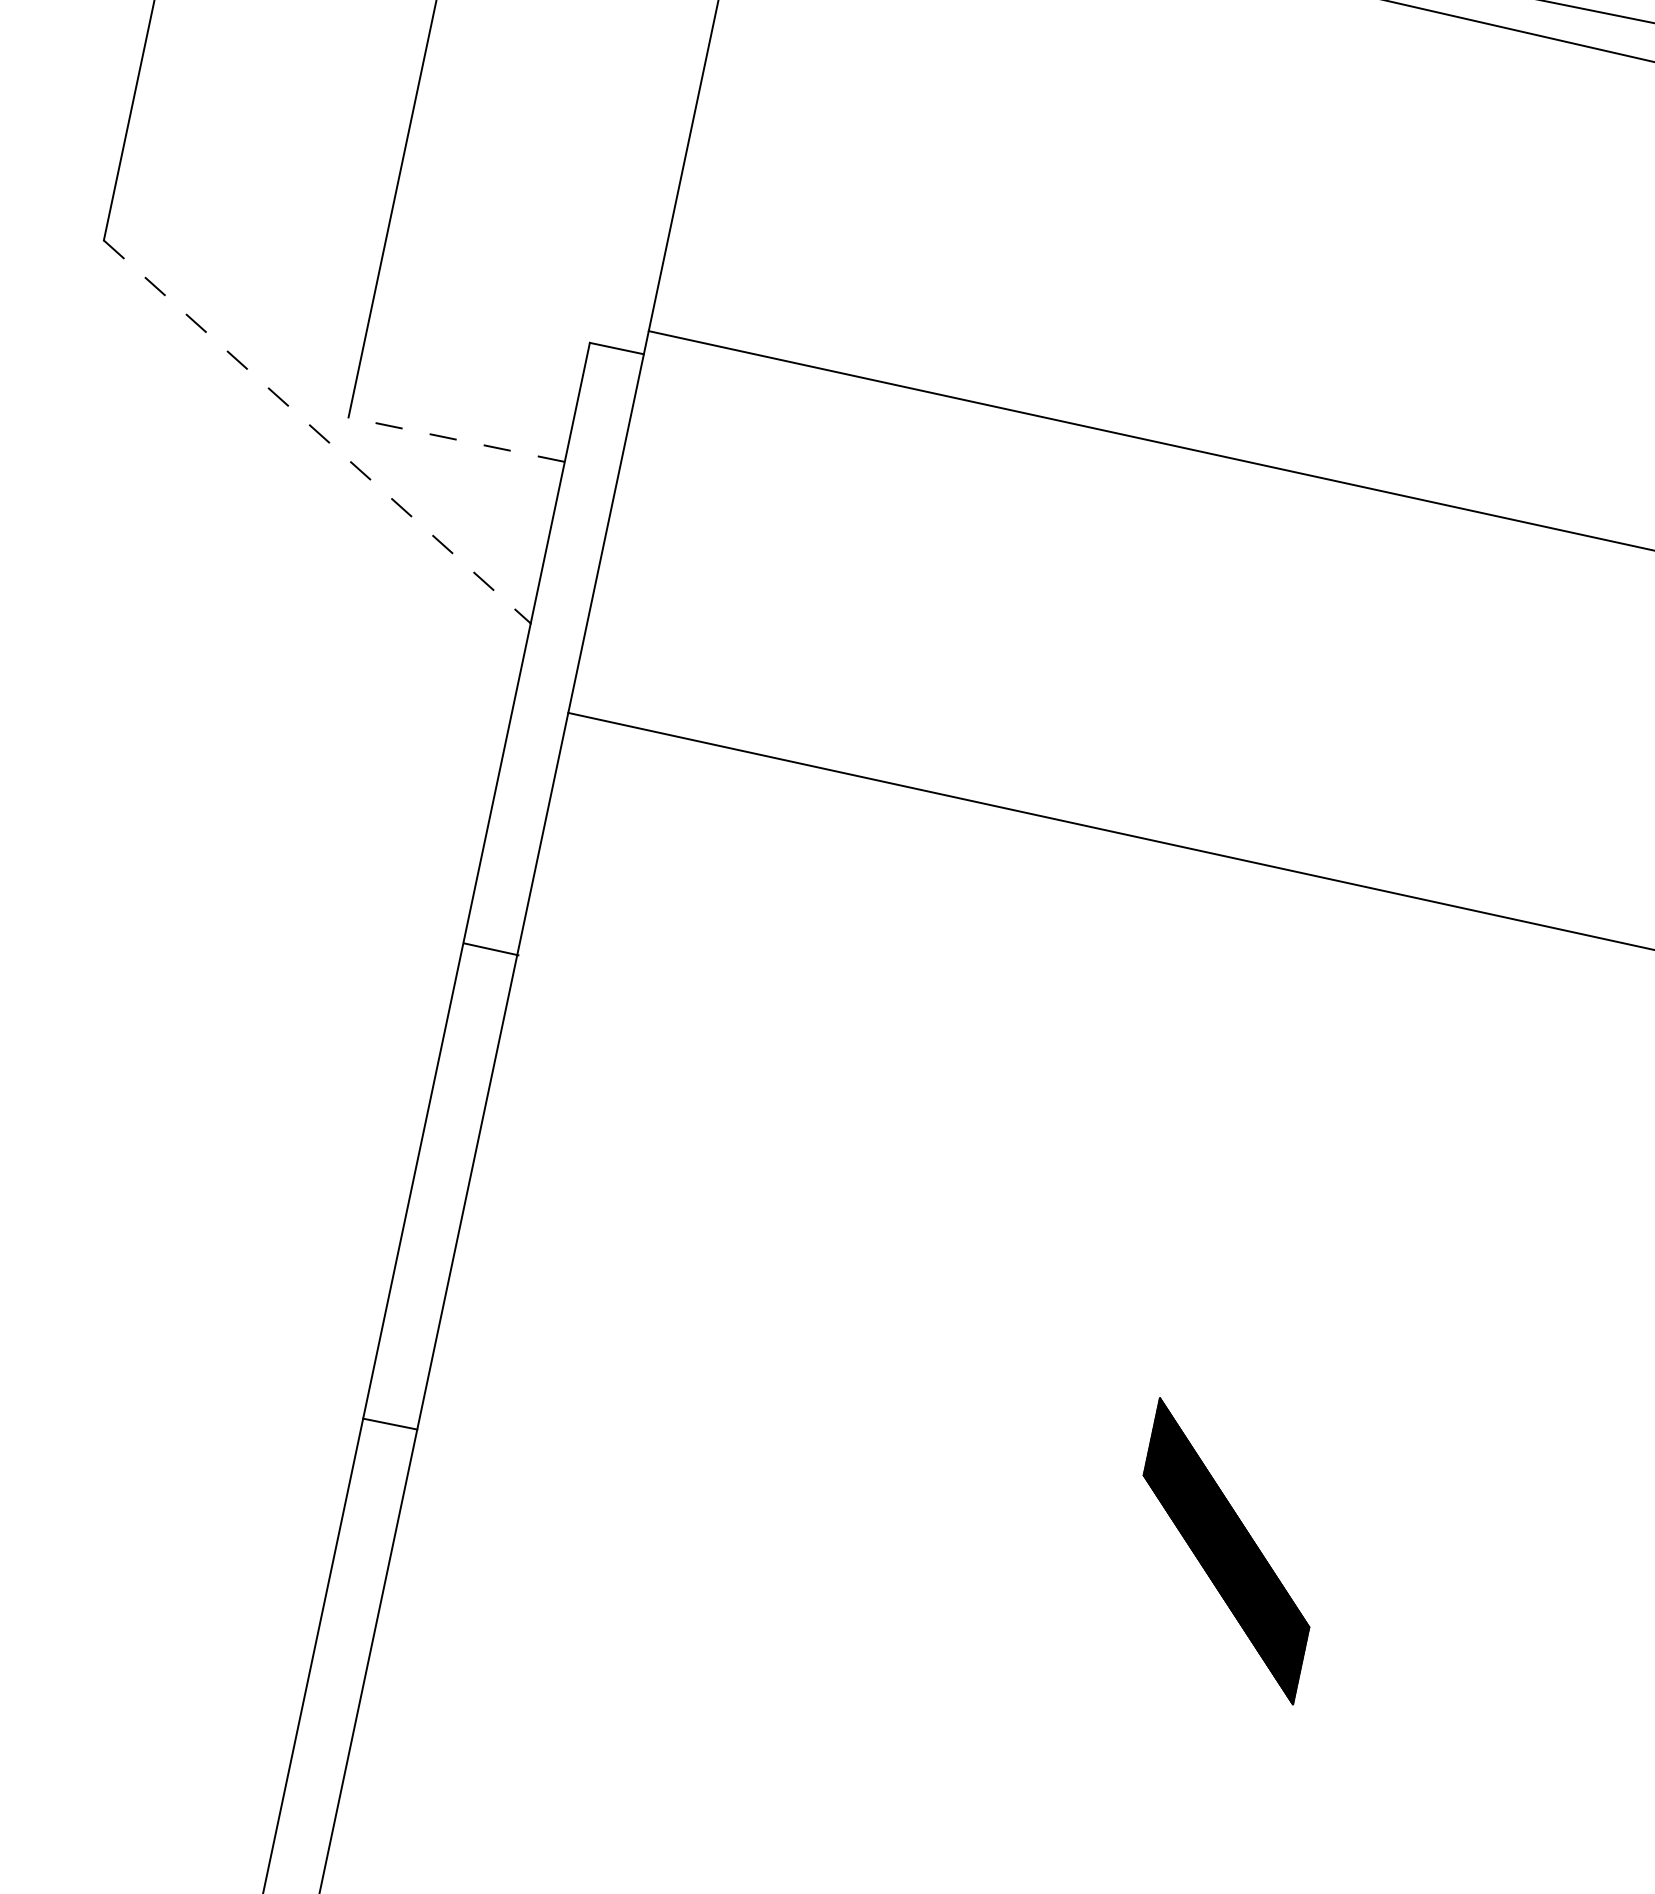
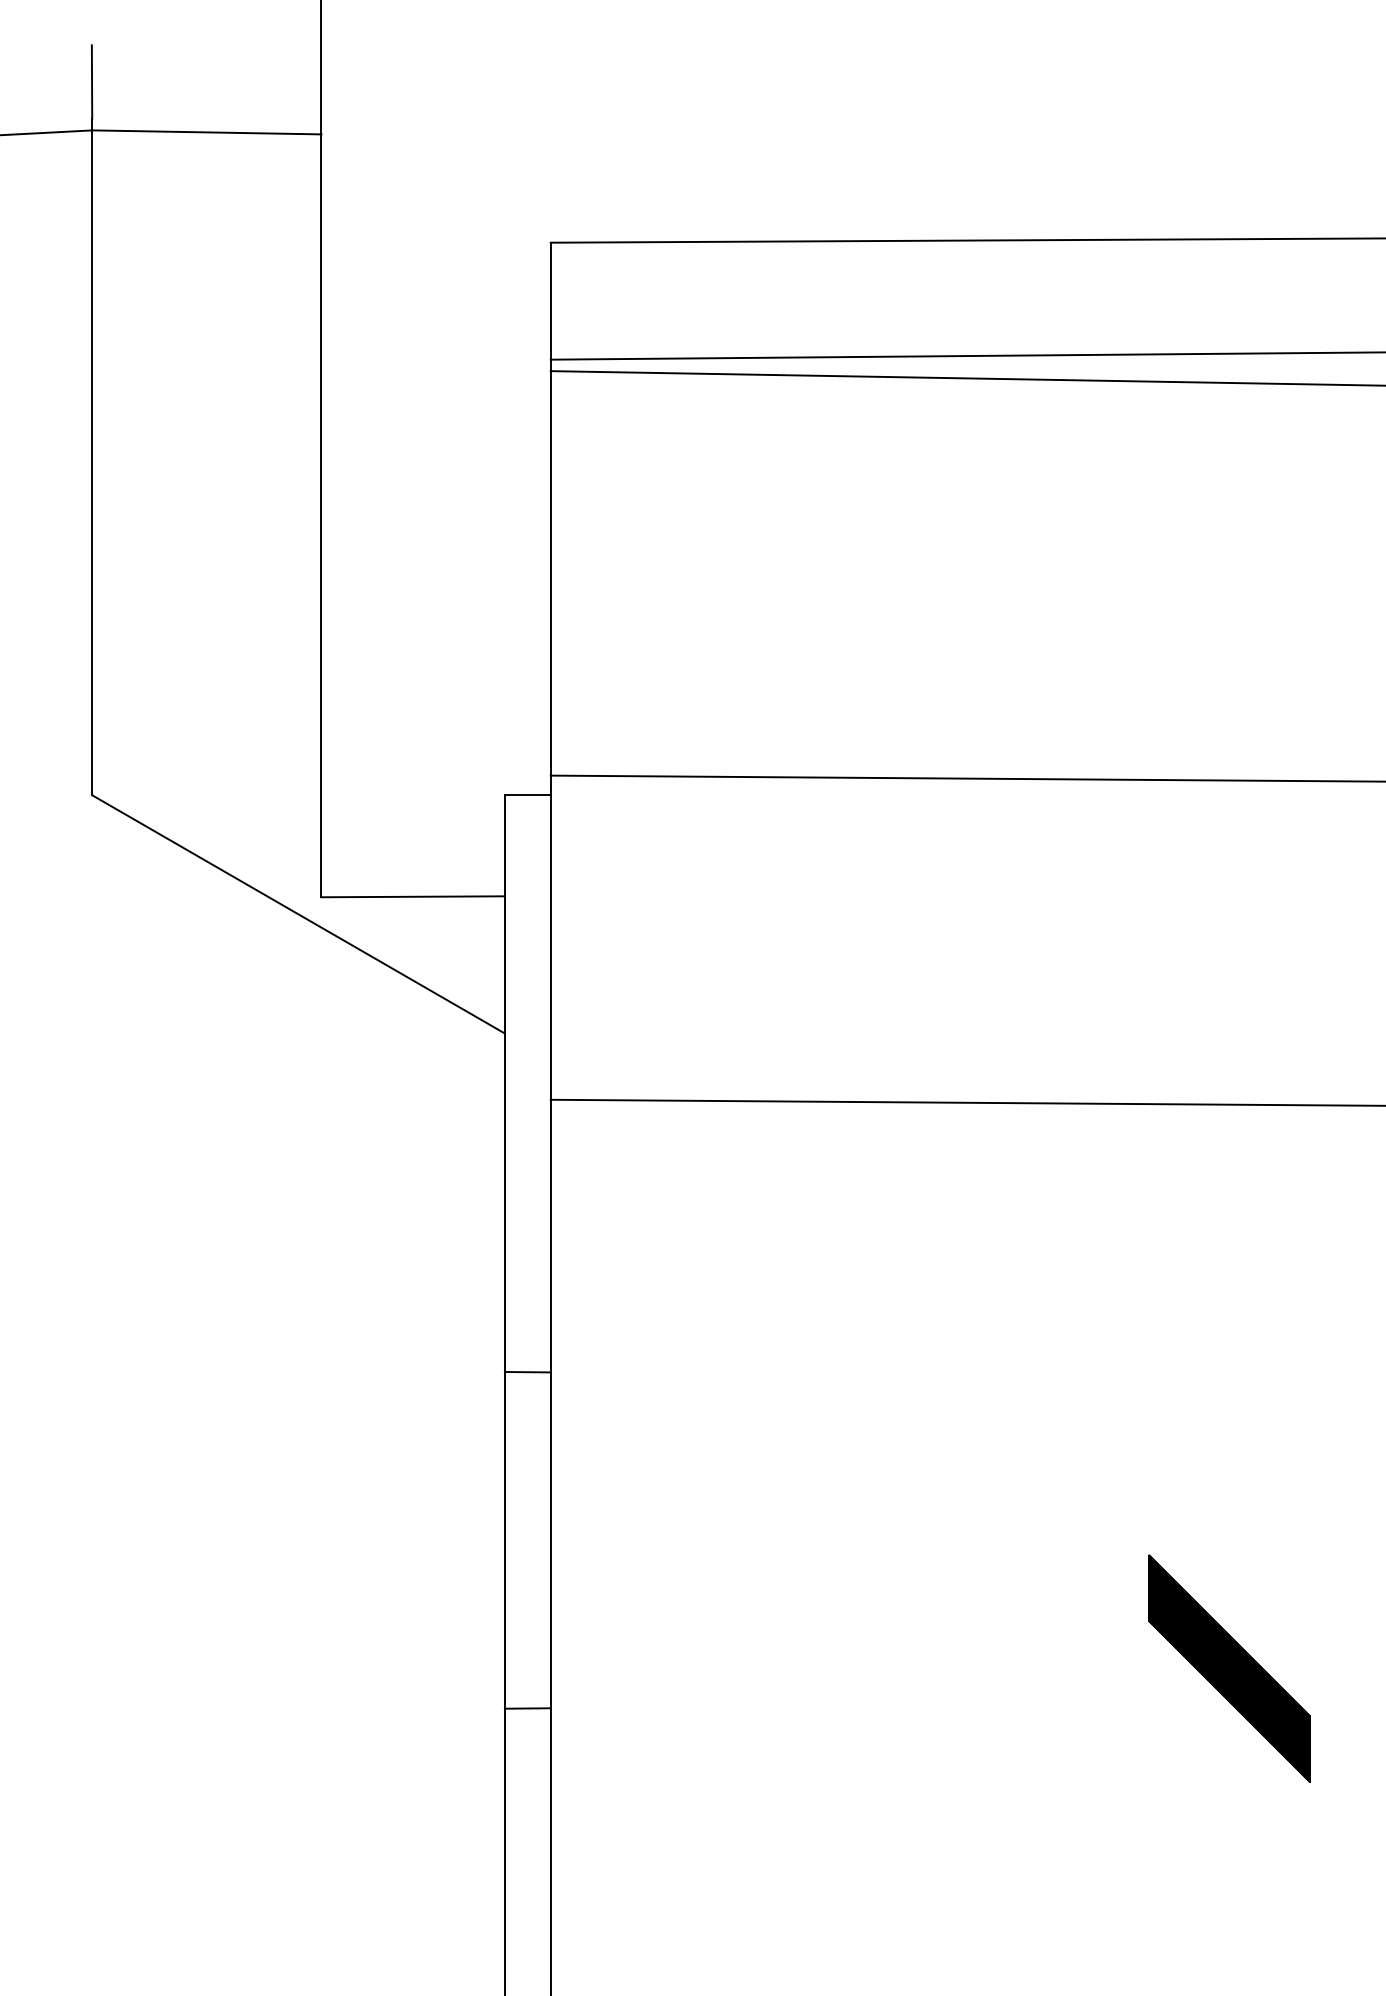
line: (317, 432) -> (298, 914), dashed -> solid
line: (457, 439) -> (413, 896), dashed -> solid
line: (491, 949) -> (527, 1372), moved

